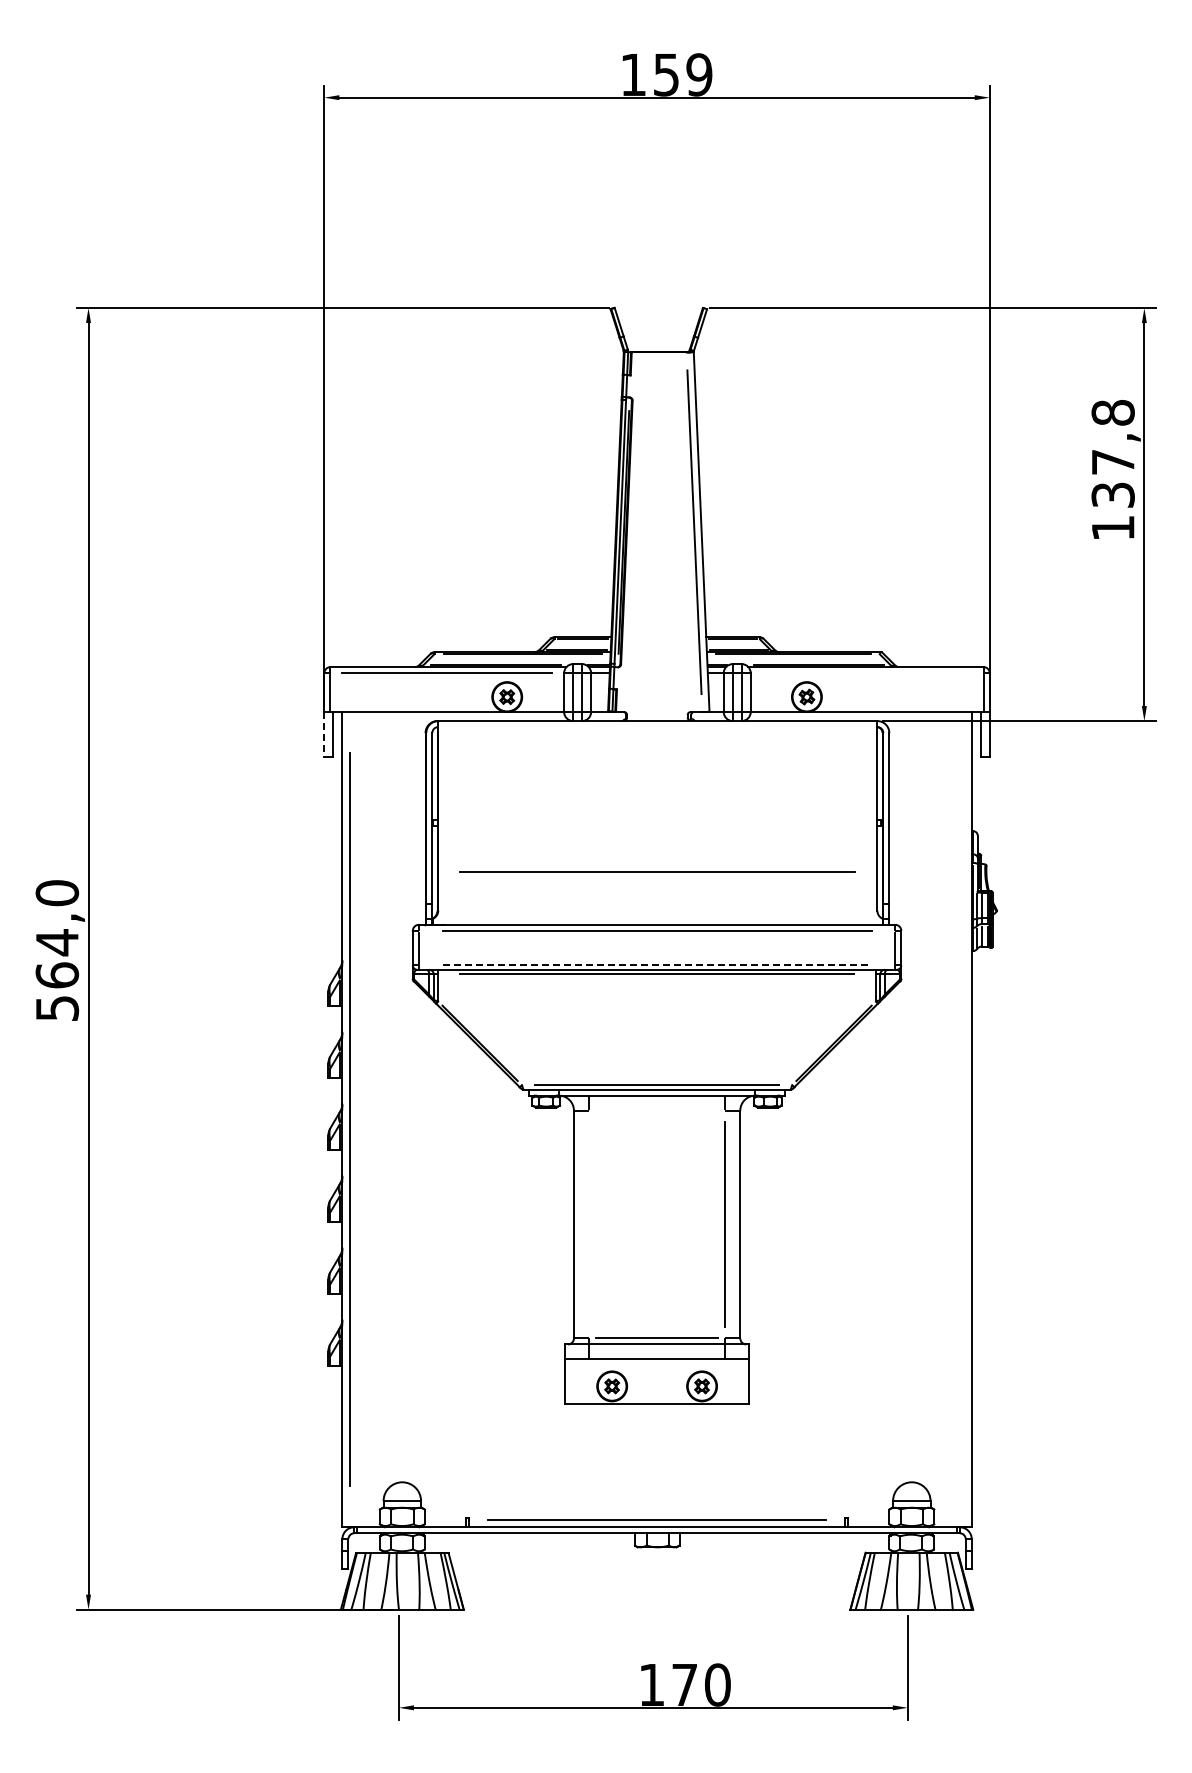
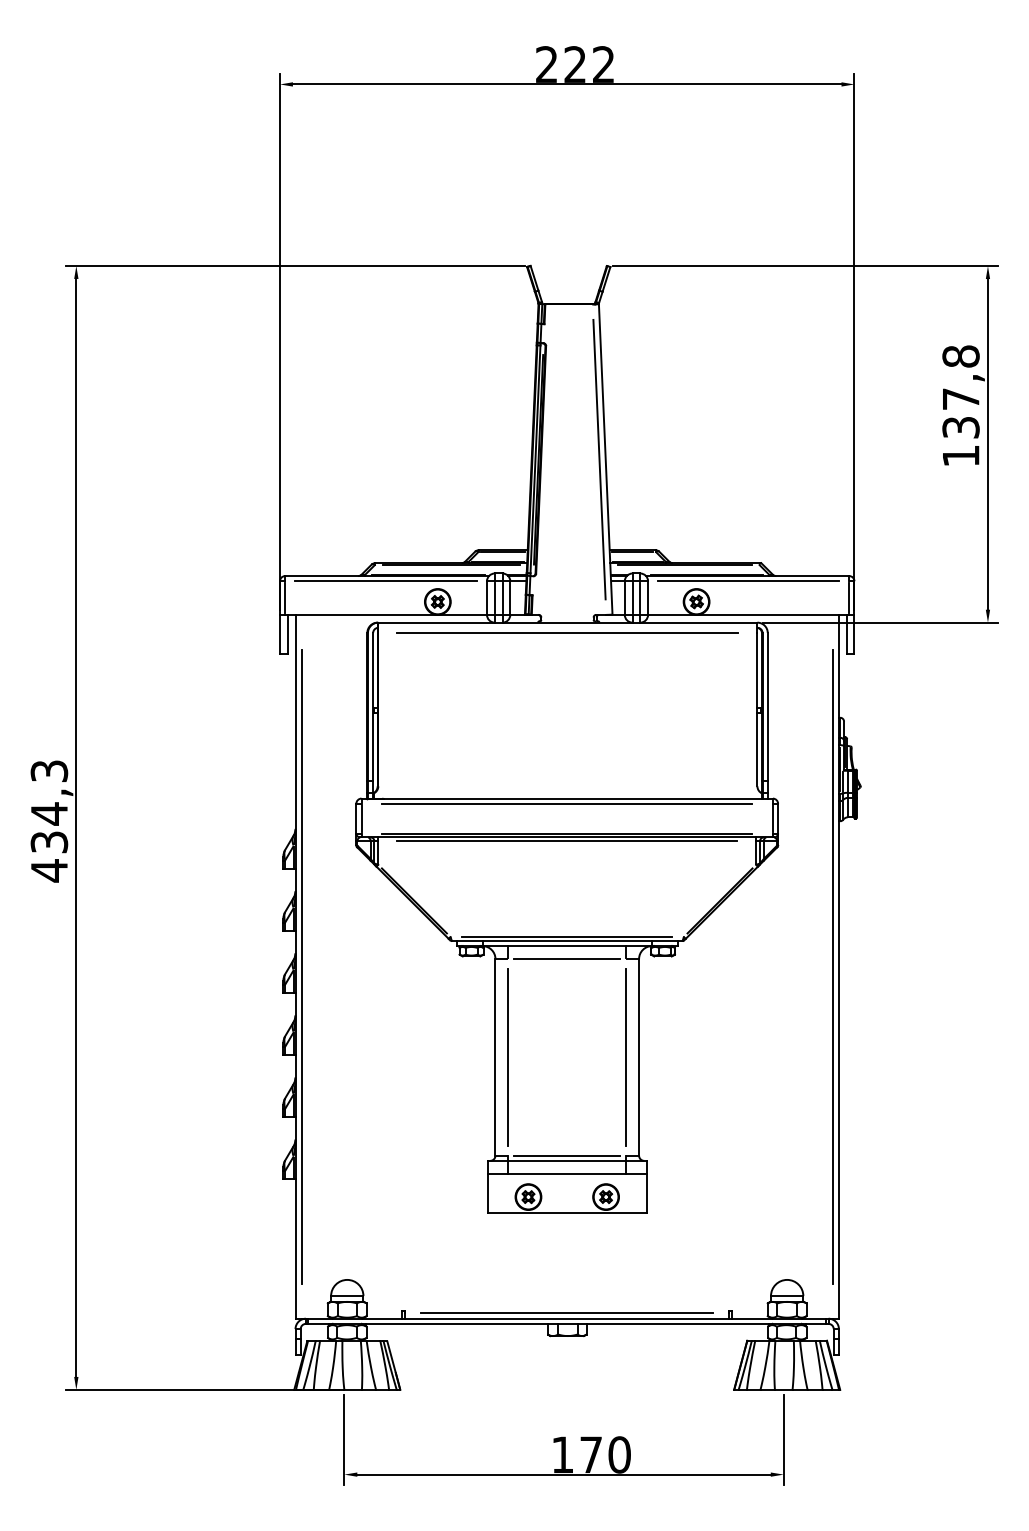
text: (666, 74) -> (575, 64), 159 -> 222
line: (867, 673) -> (748, 581), added
line: (324, 735) -> (280, 635), dashed -> solid
line: (657, 871) -> (567, 632), moved
text: (57, 951) -> (49, 821), 564,0 -> 434,3
line: (657, 965) -> (567, 833), dashed -> solid
line: (656, 1110) -> (566, 958), added
line: (964, 1119) -> (832, 966), added
line: (588, 1224) -> (508, 1057), added

